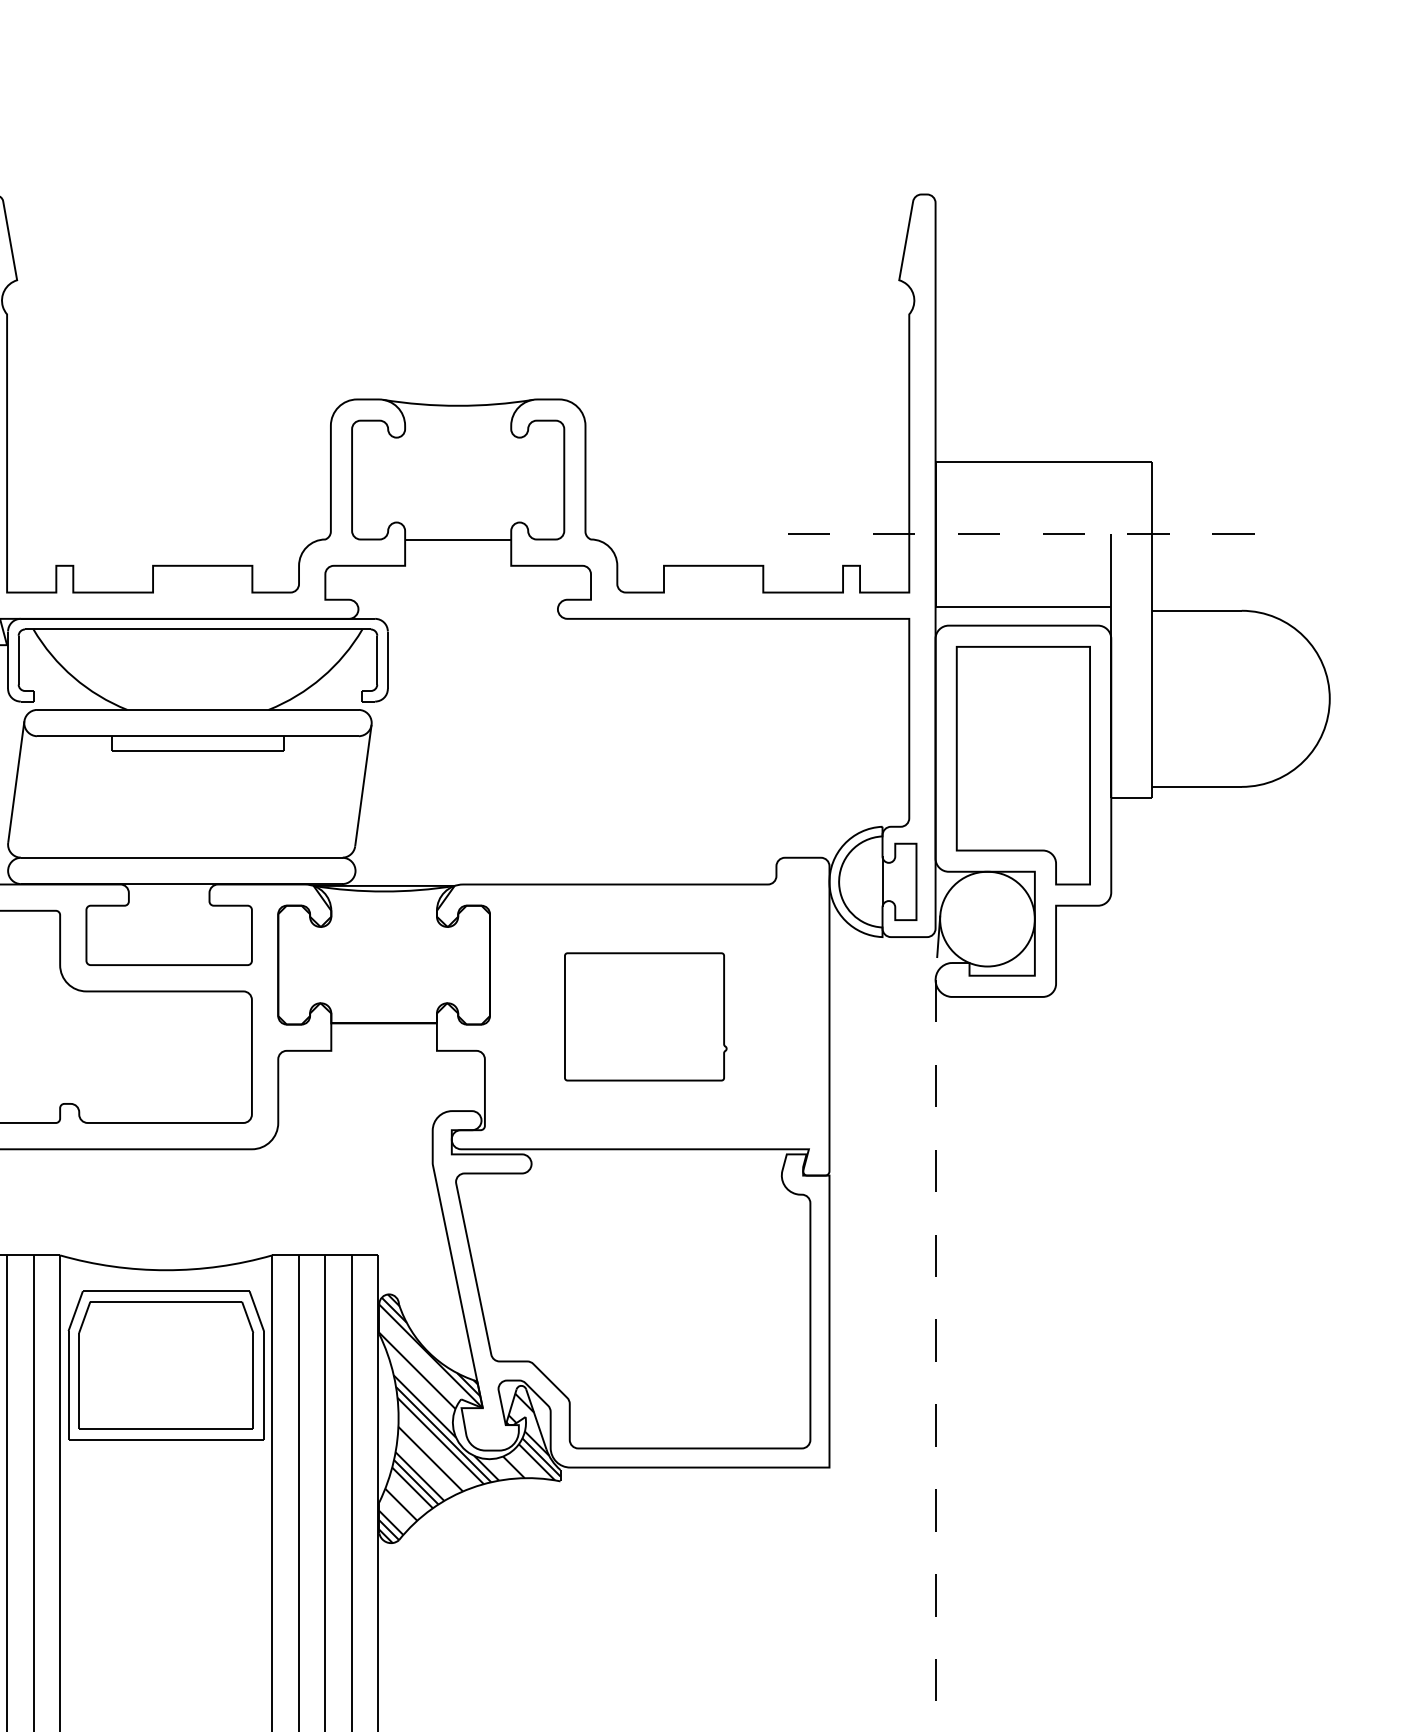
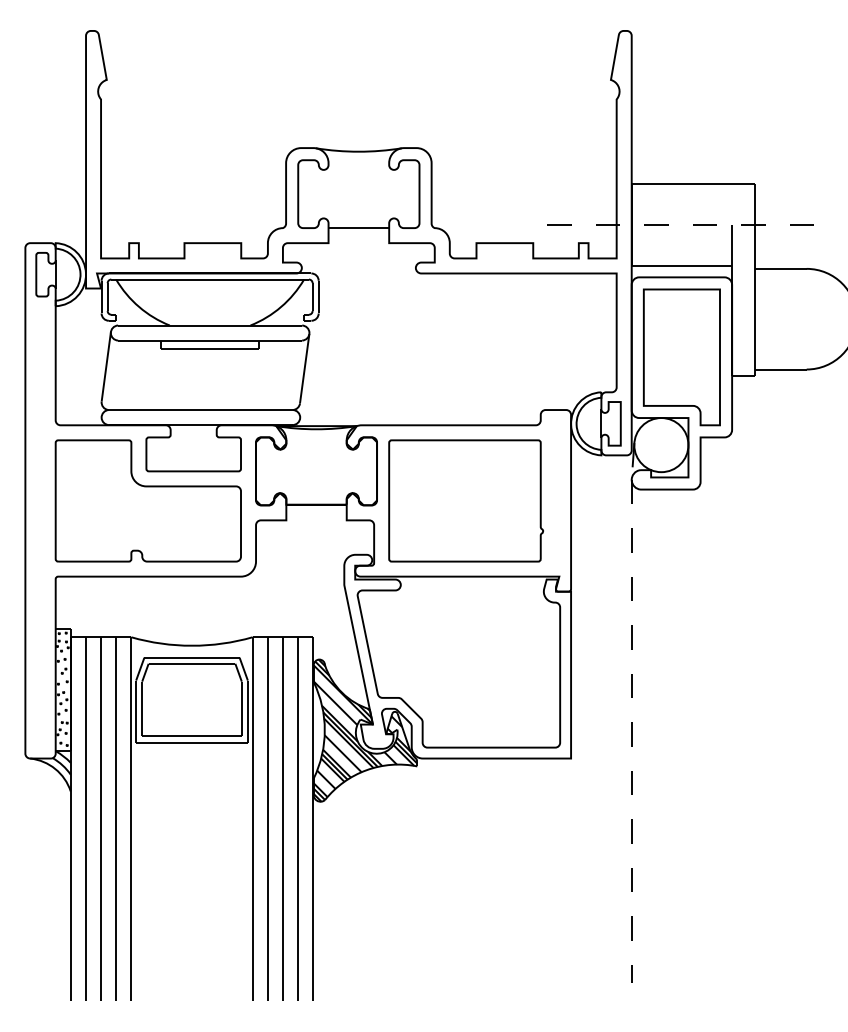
part: (644, 1016) -> (465, 500), size x1.67

